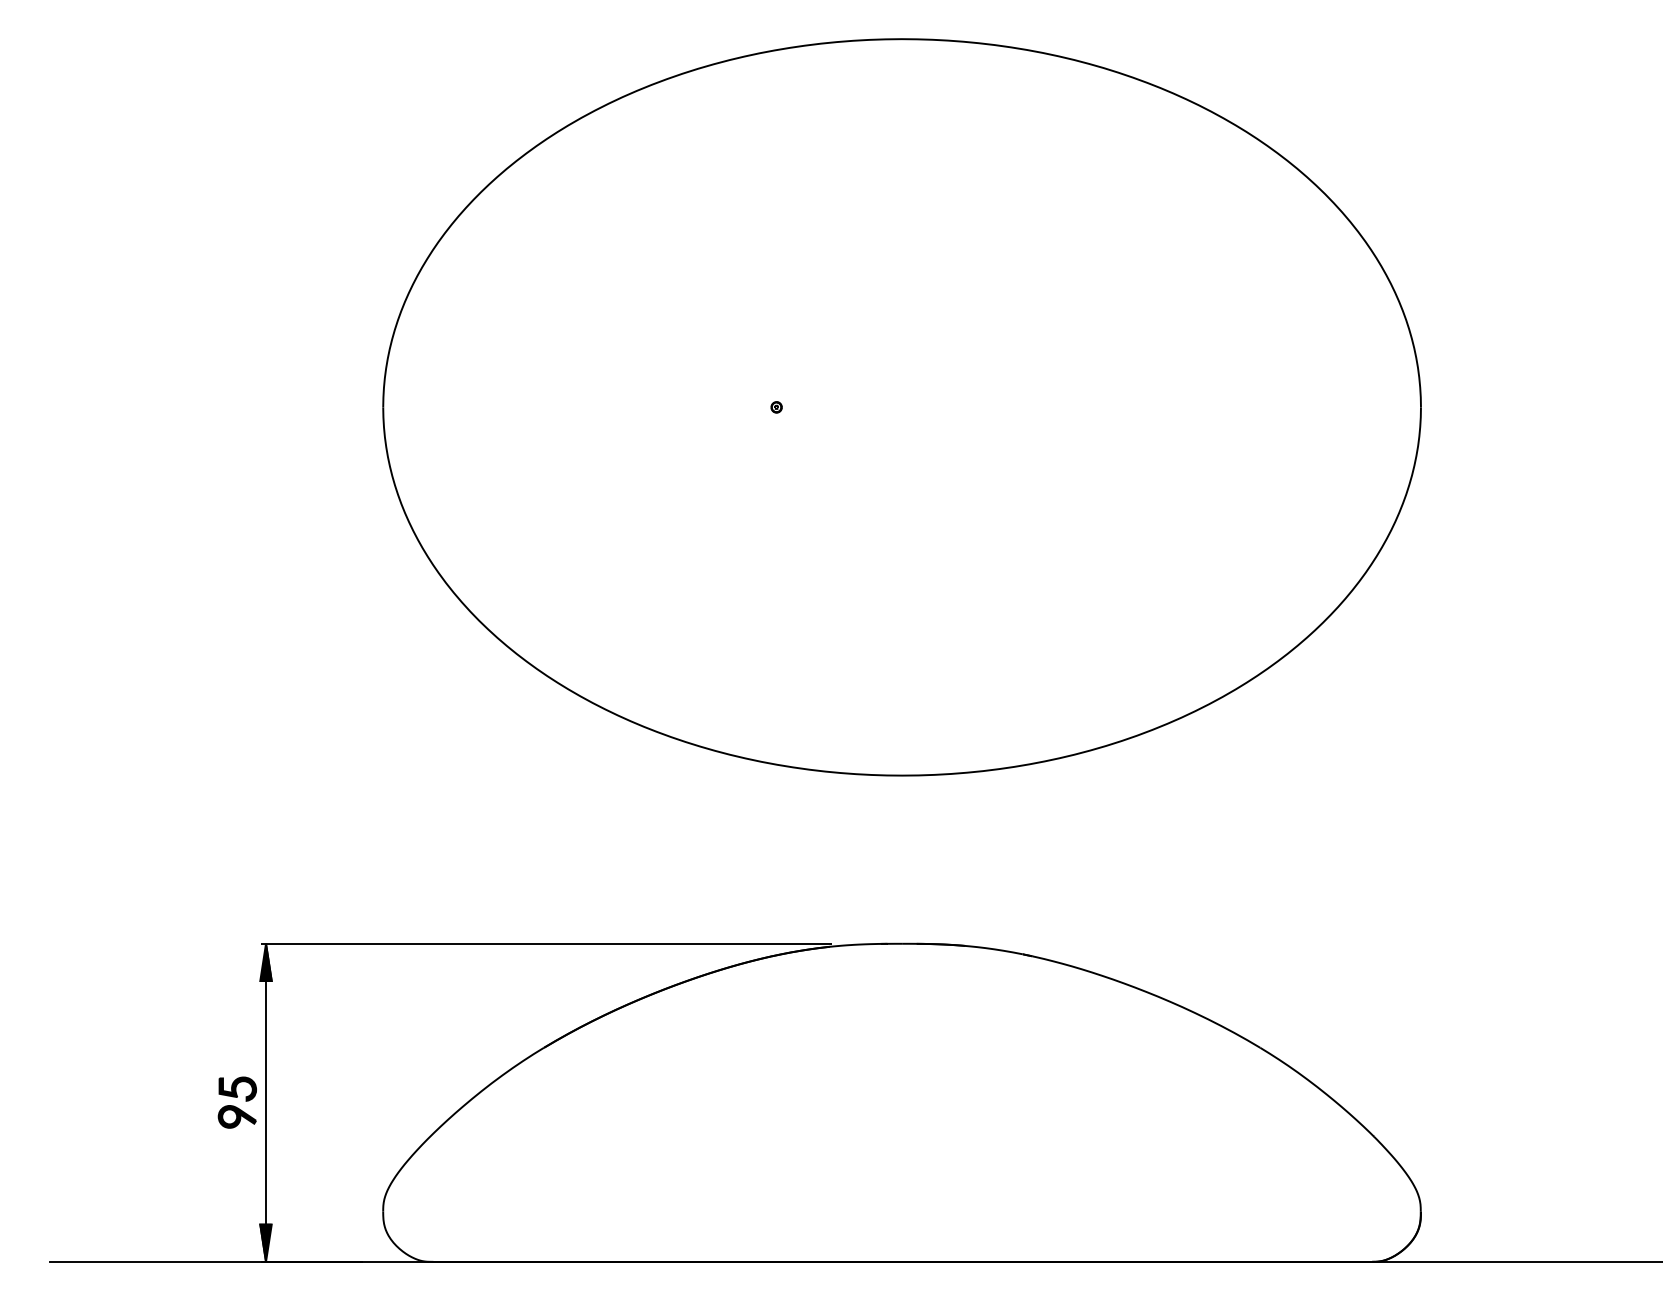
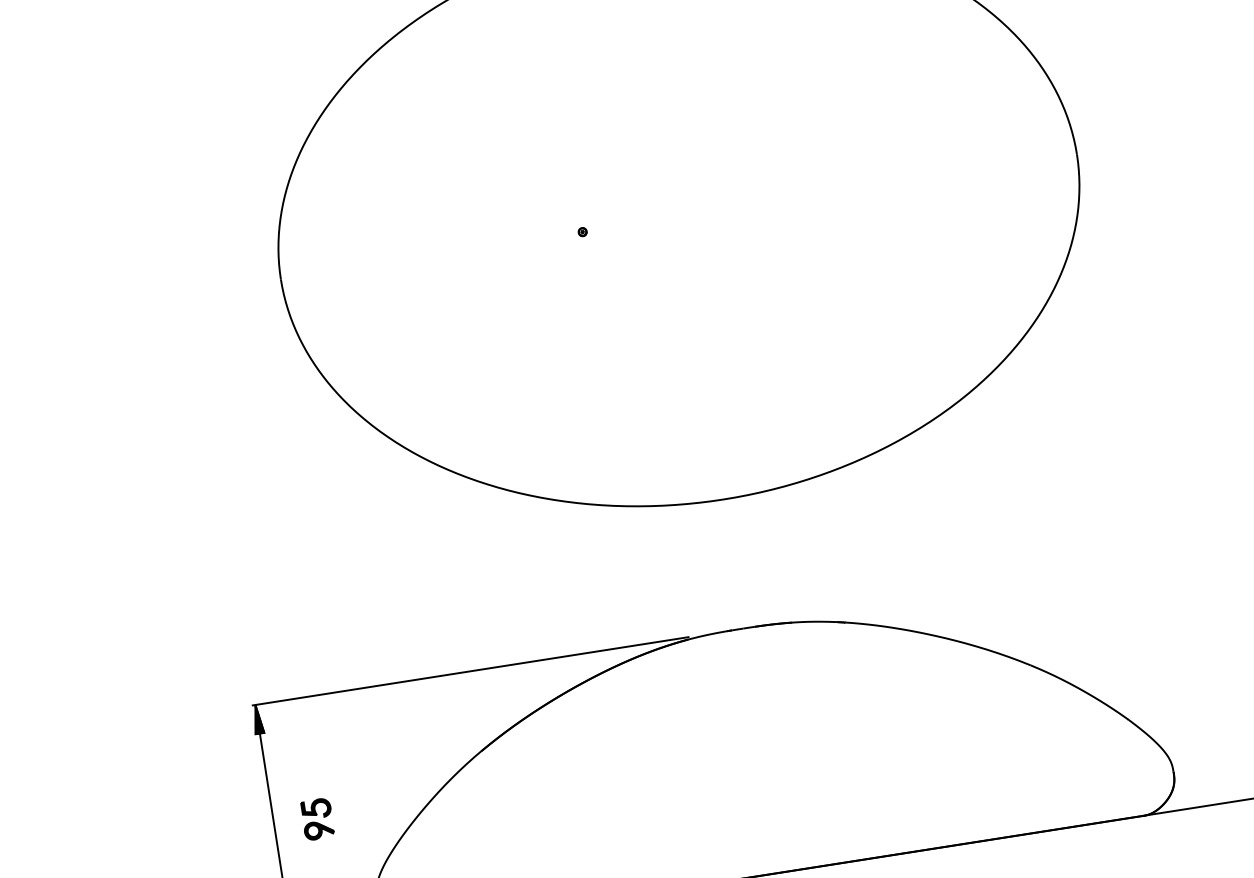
part: (236, 1102) -> (316, 819), moved

